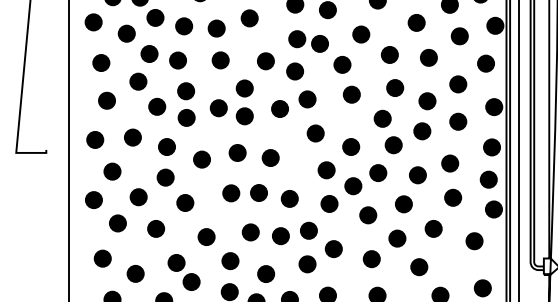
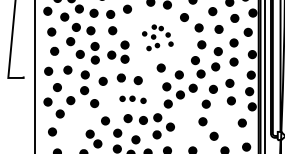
part: (308, 73) -> (157, 37), size x0.6
part: (259, 195) -> (132, 99), size x0.7
part: (367, 214) -> (187, 109), removed
part: (155, 228) -> (79, 116), removed
part: (433, 228) -> (221, 116), removed
part: (371, 257) -> (189, 131), removed
part: (134, 273) -> (68, 139), removed

